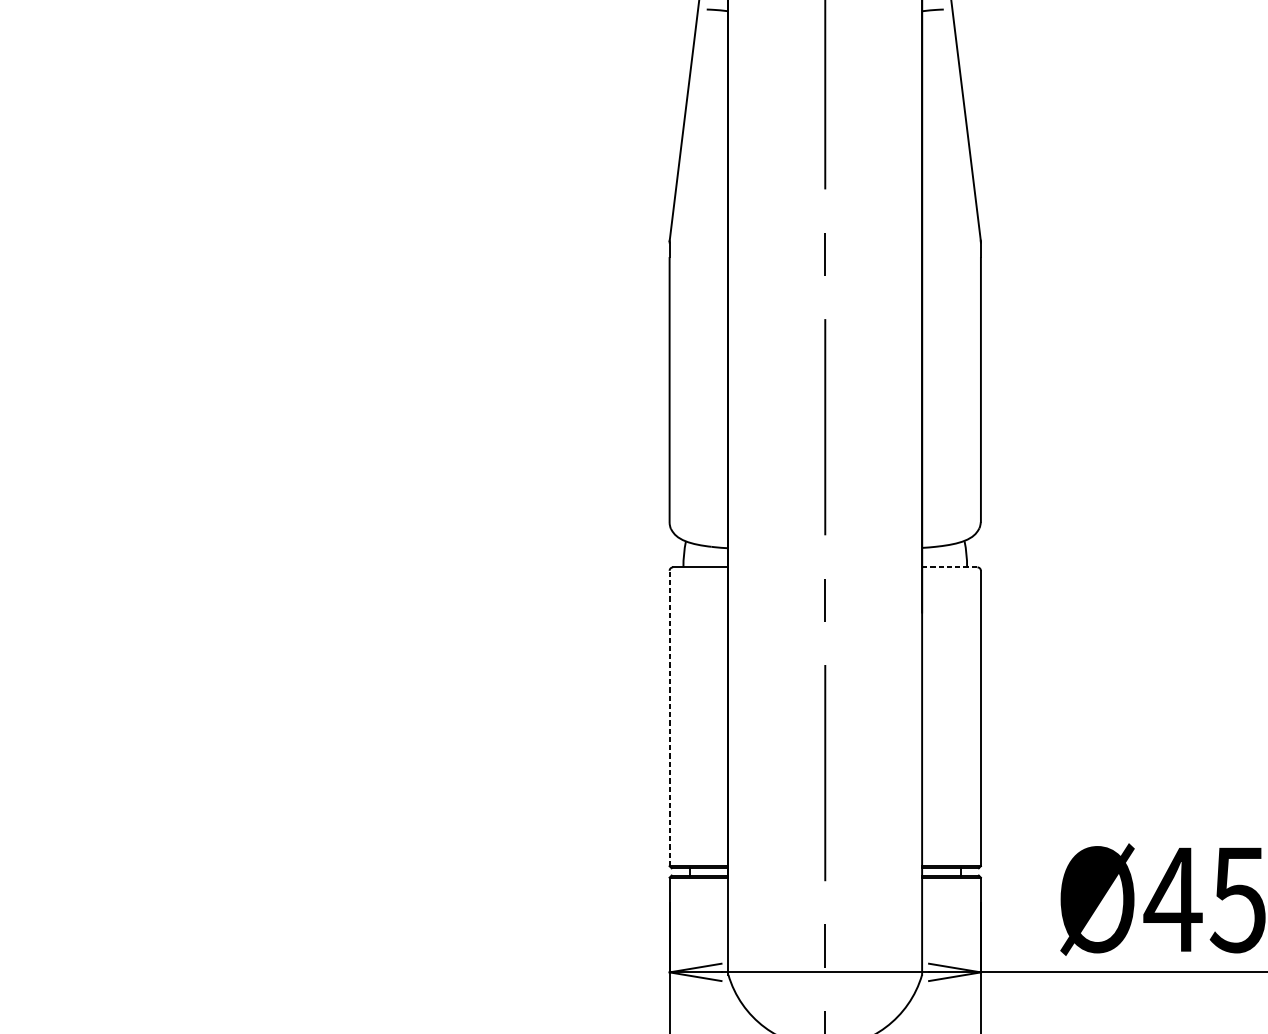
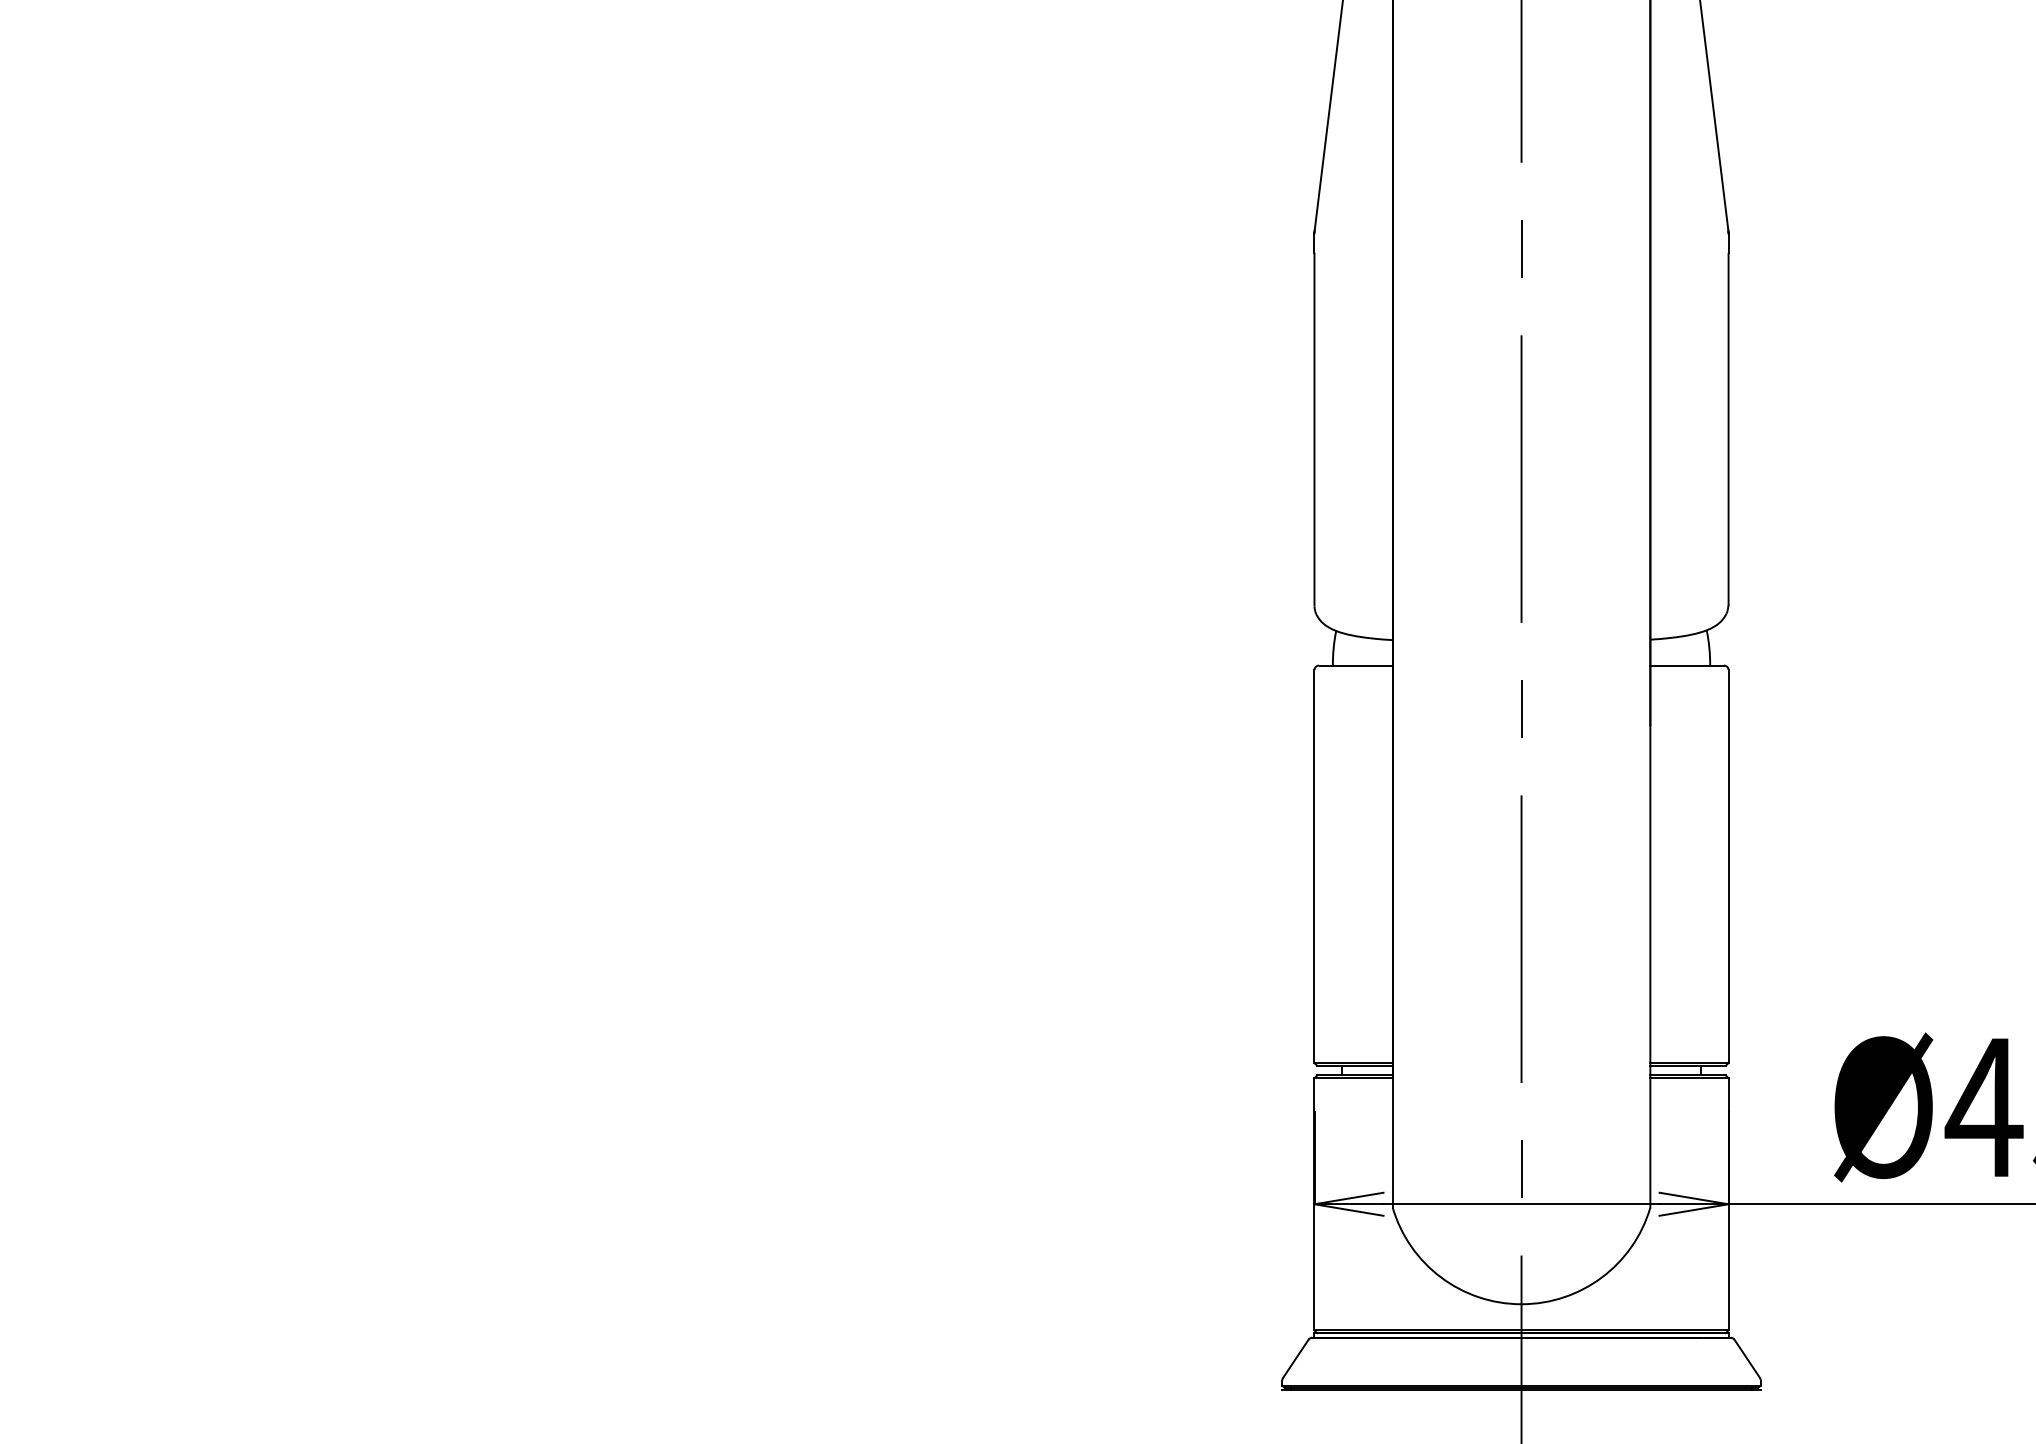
line: (949, 567) -> (1686, 665), dashed -> solid
line: (669, 718) -> (1314, 866), dashed -> solid

